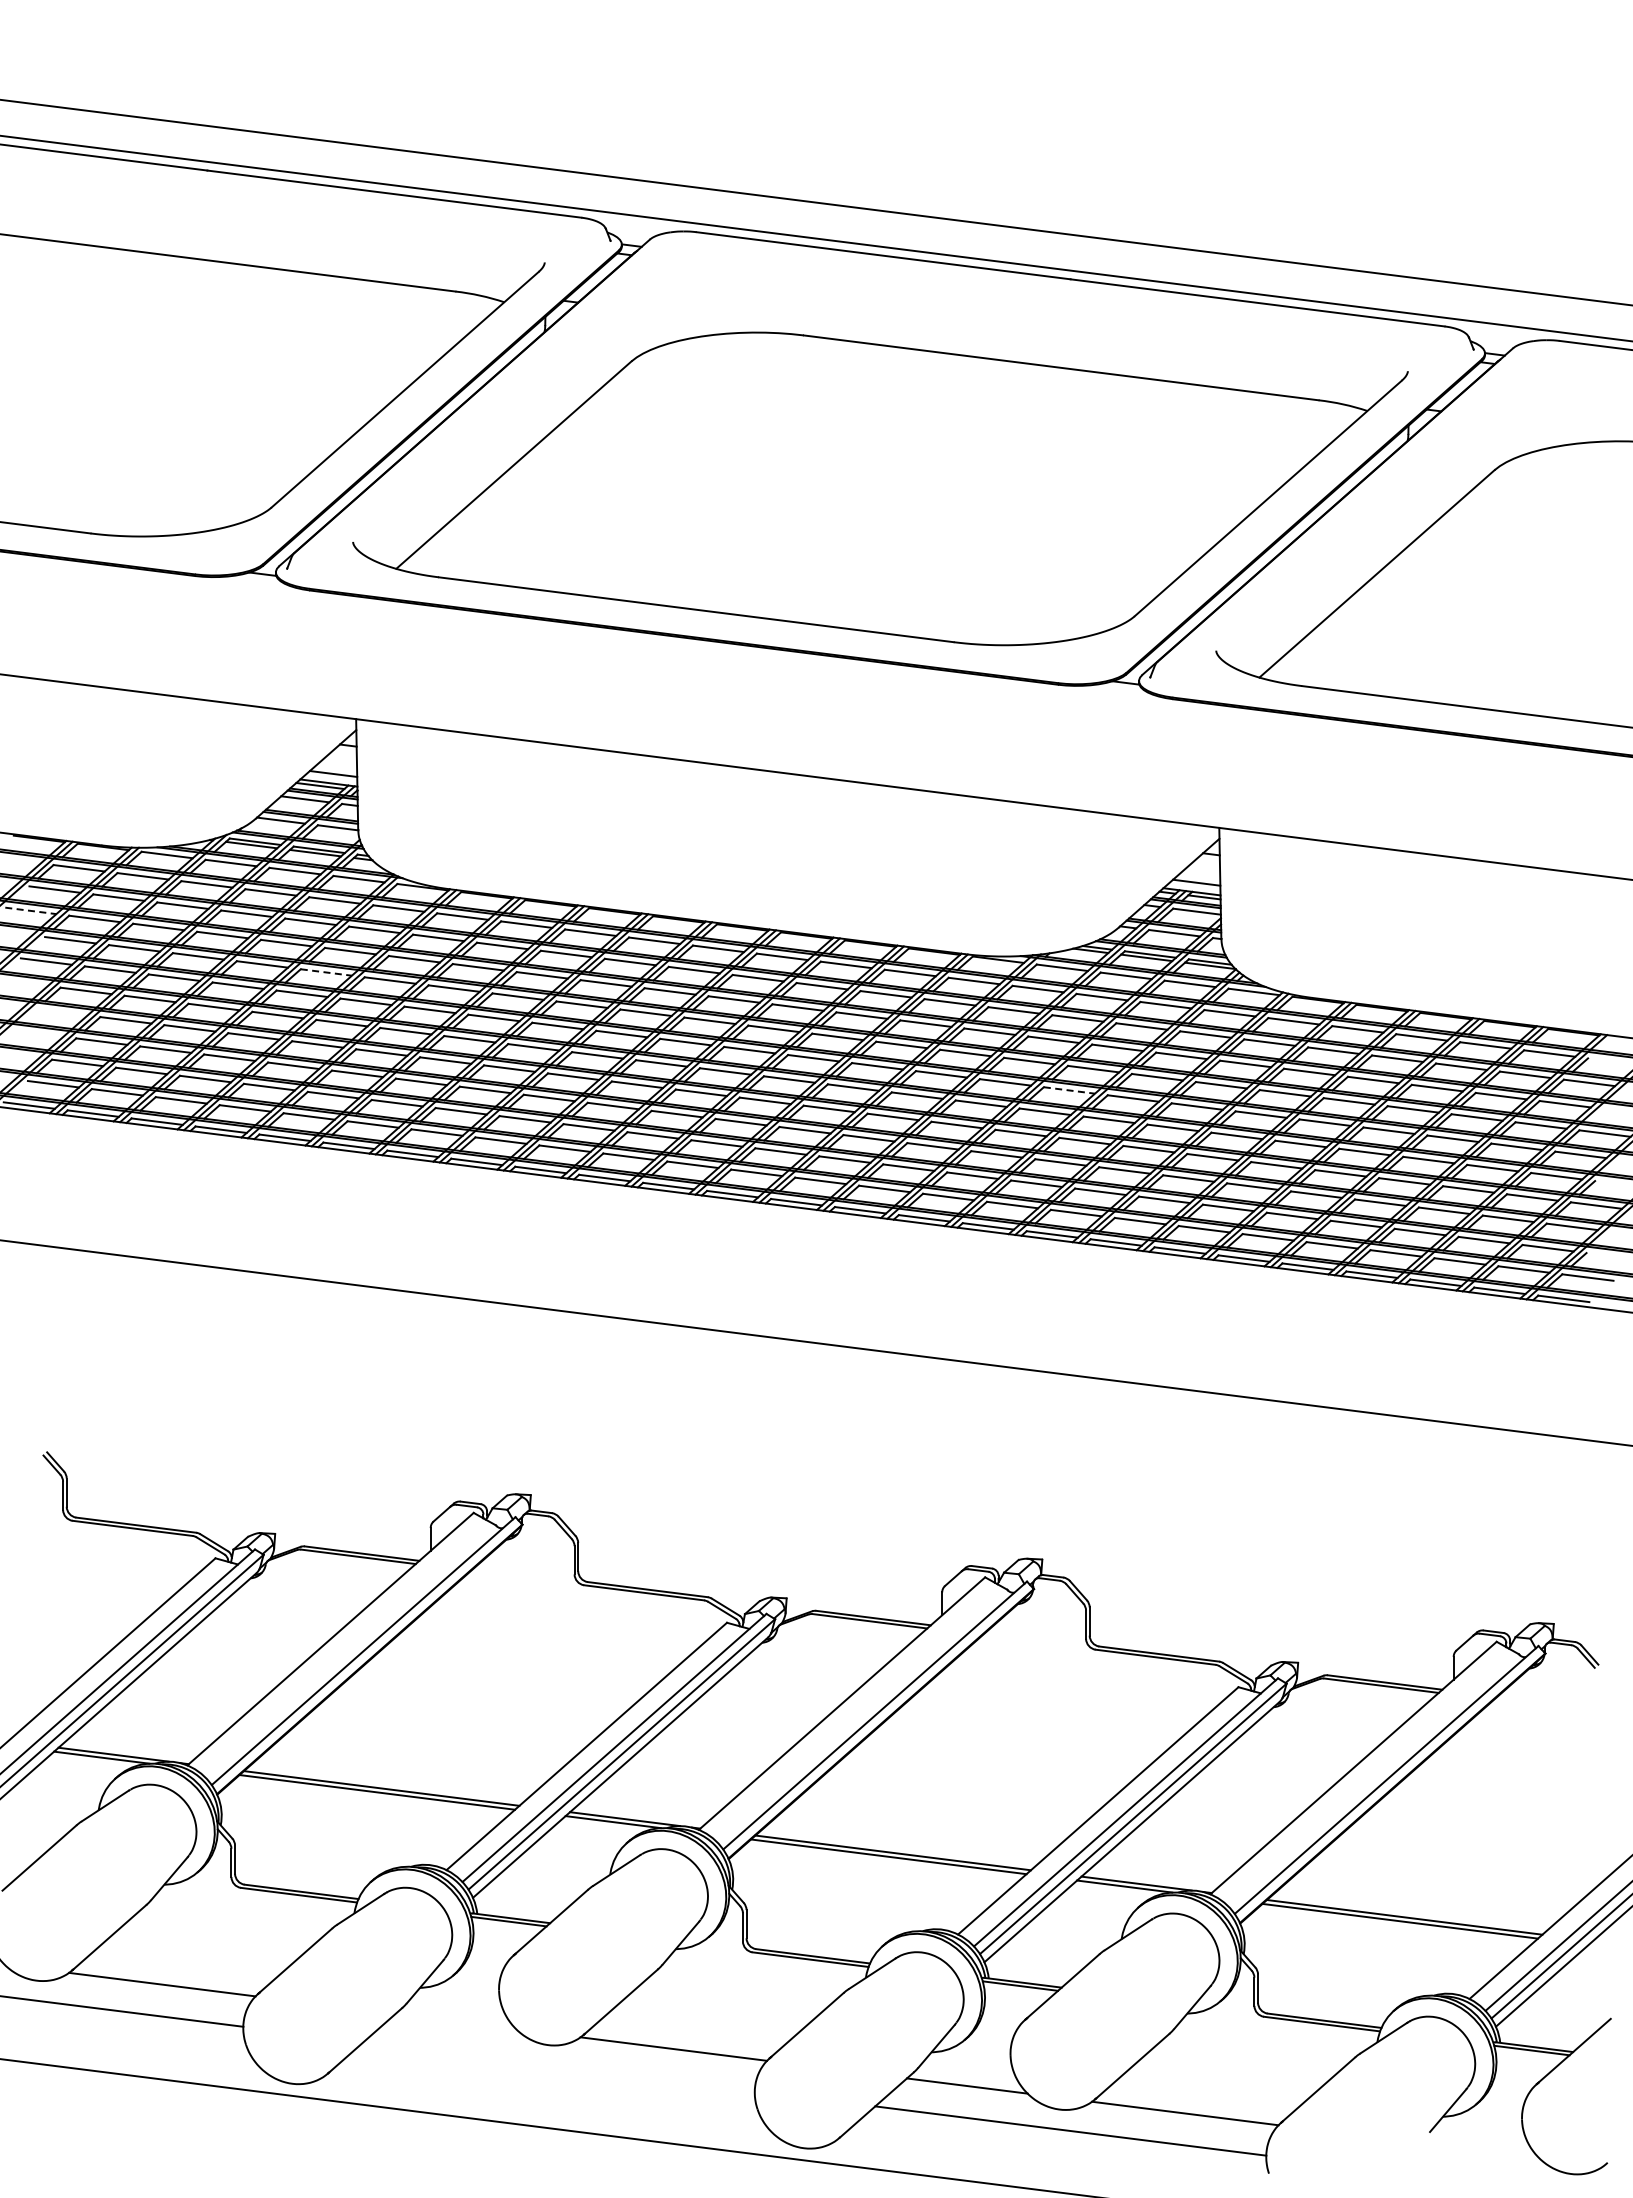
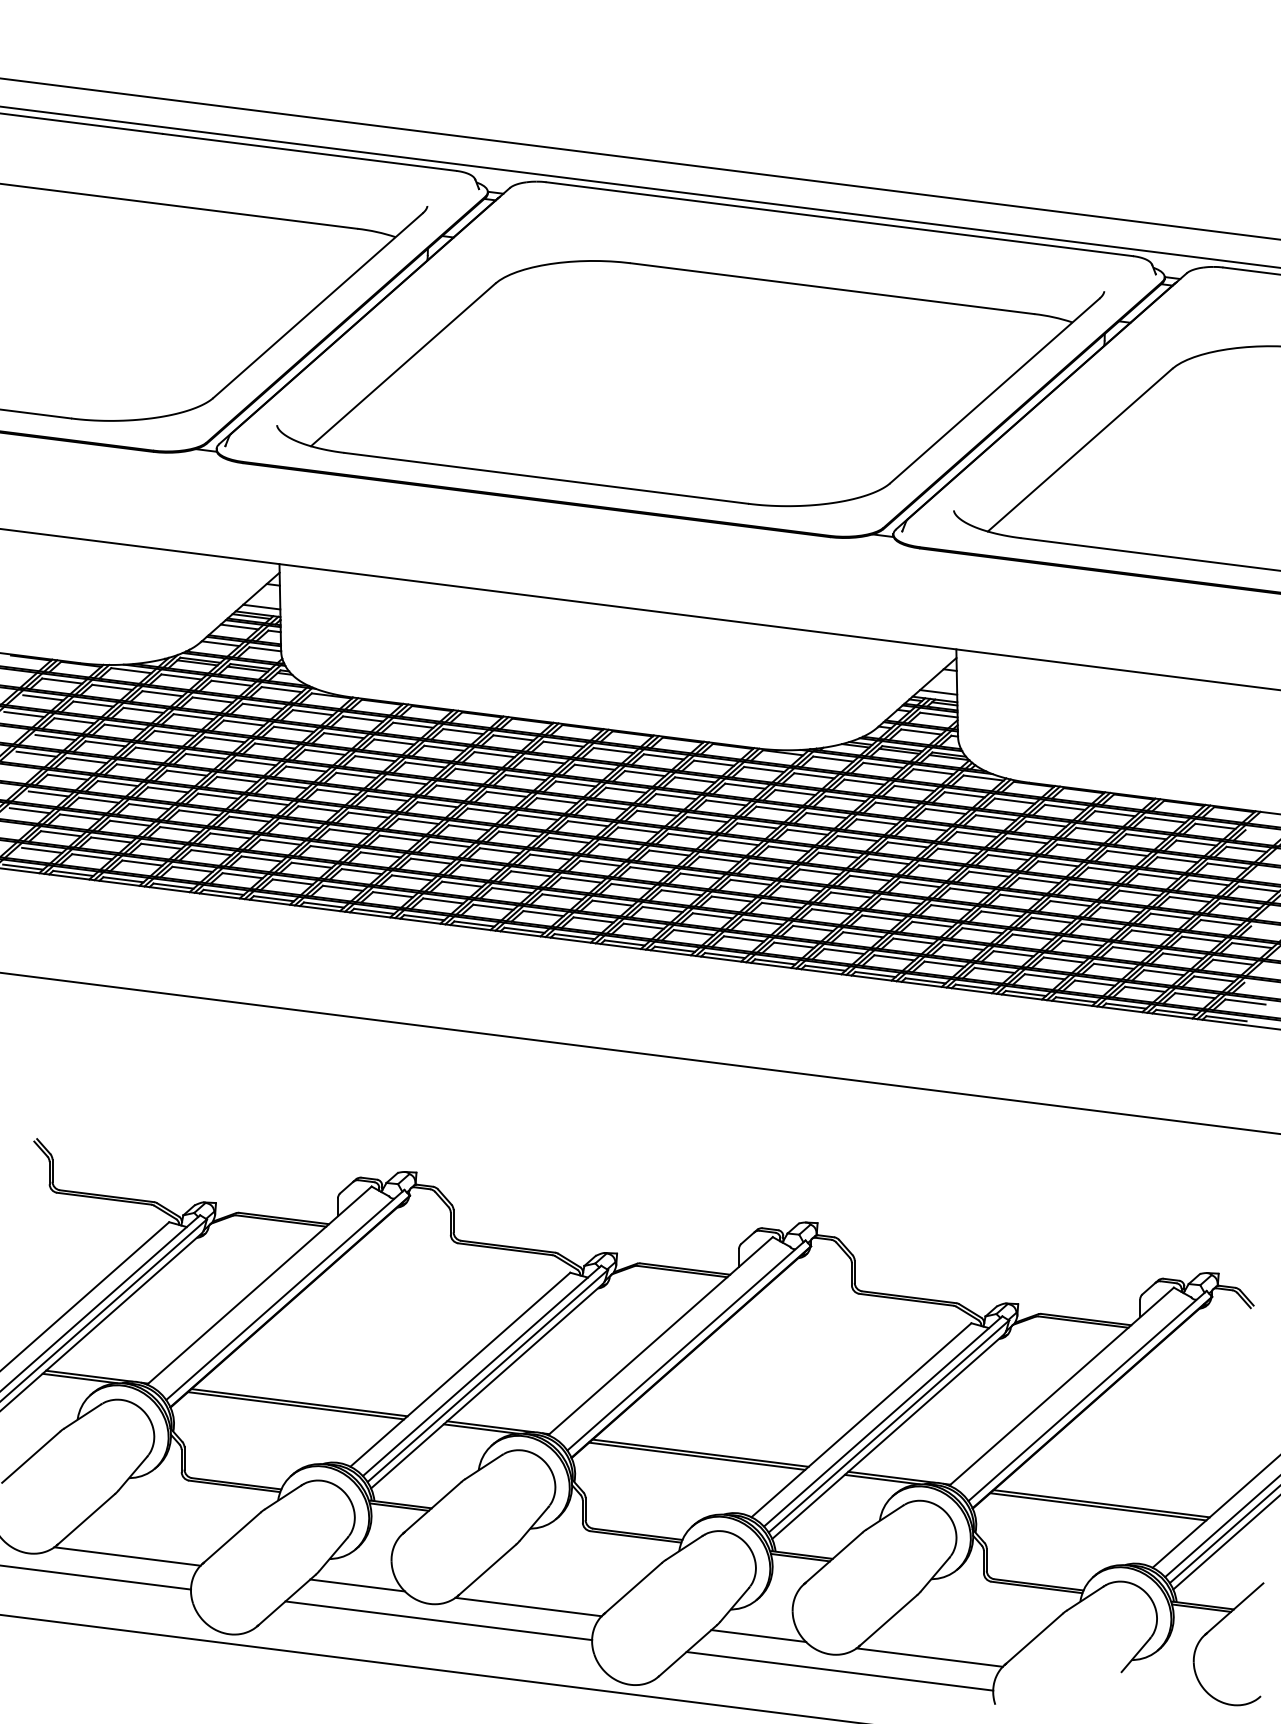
line: (30, 910) -> (24, 714), dashed -> solid
line: (326, 972) -> (256, 762), dashed -> solid
line: (61, 1012) -> (48, 794), added
line: (37, 1033) -> (29, 810), added
line: (1069, 1090) -> (838, 855), dashed -> solid
line: (455, 2021) -> (357, 1585), added
line: (558, 2066) -> (438, 1620), added

